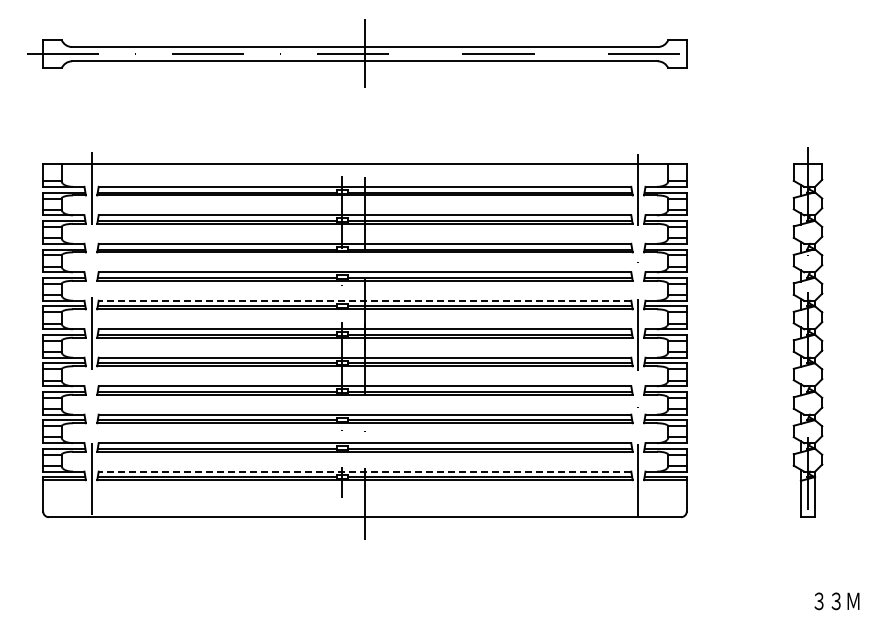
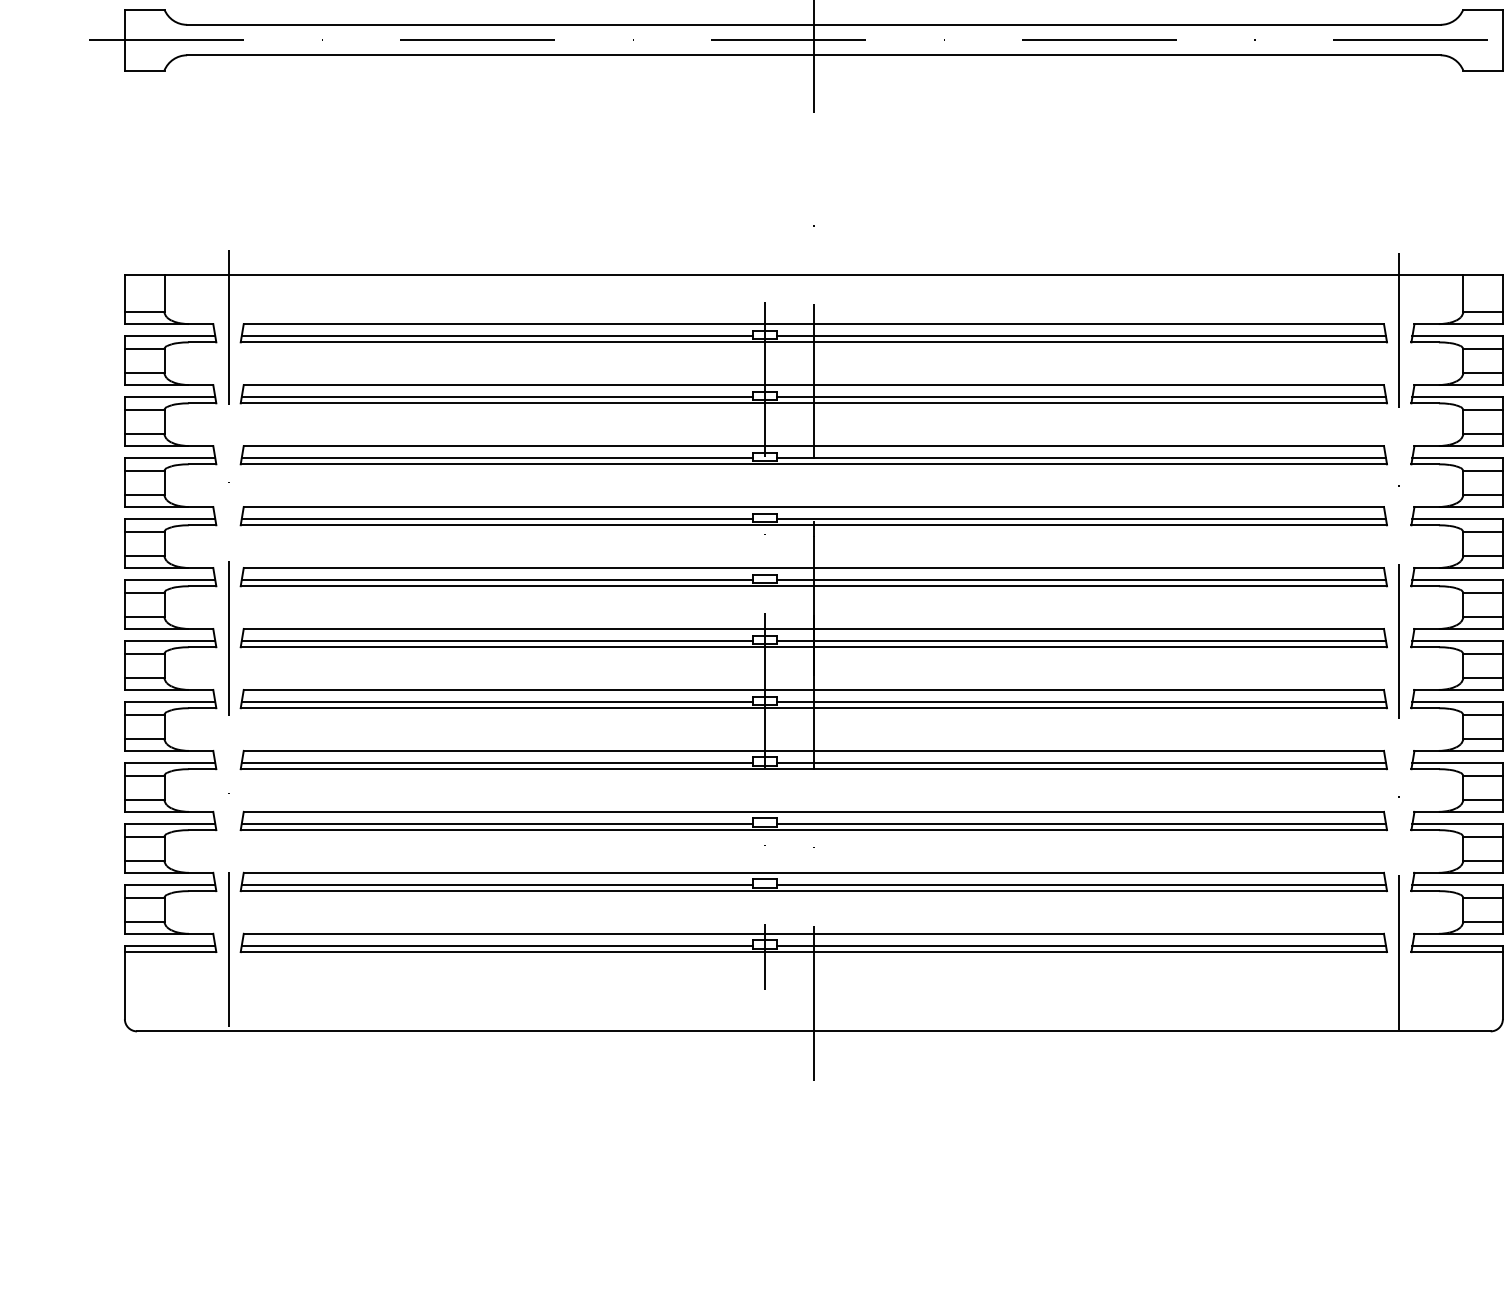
line: (364, 300) -> (812, 567), dashed -> solid
line: (364, 471) -> (812, 933), dashed -> solid

